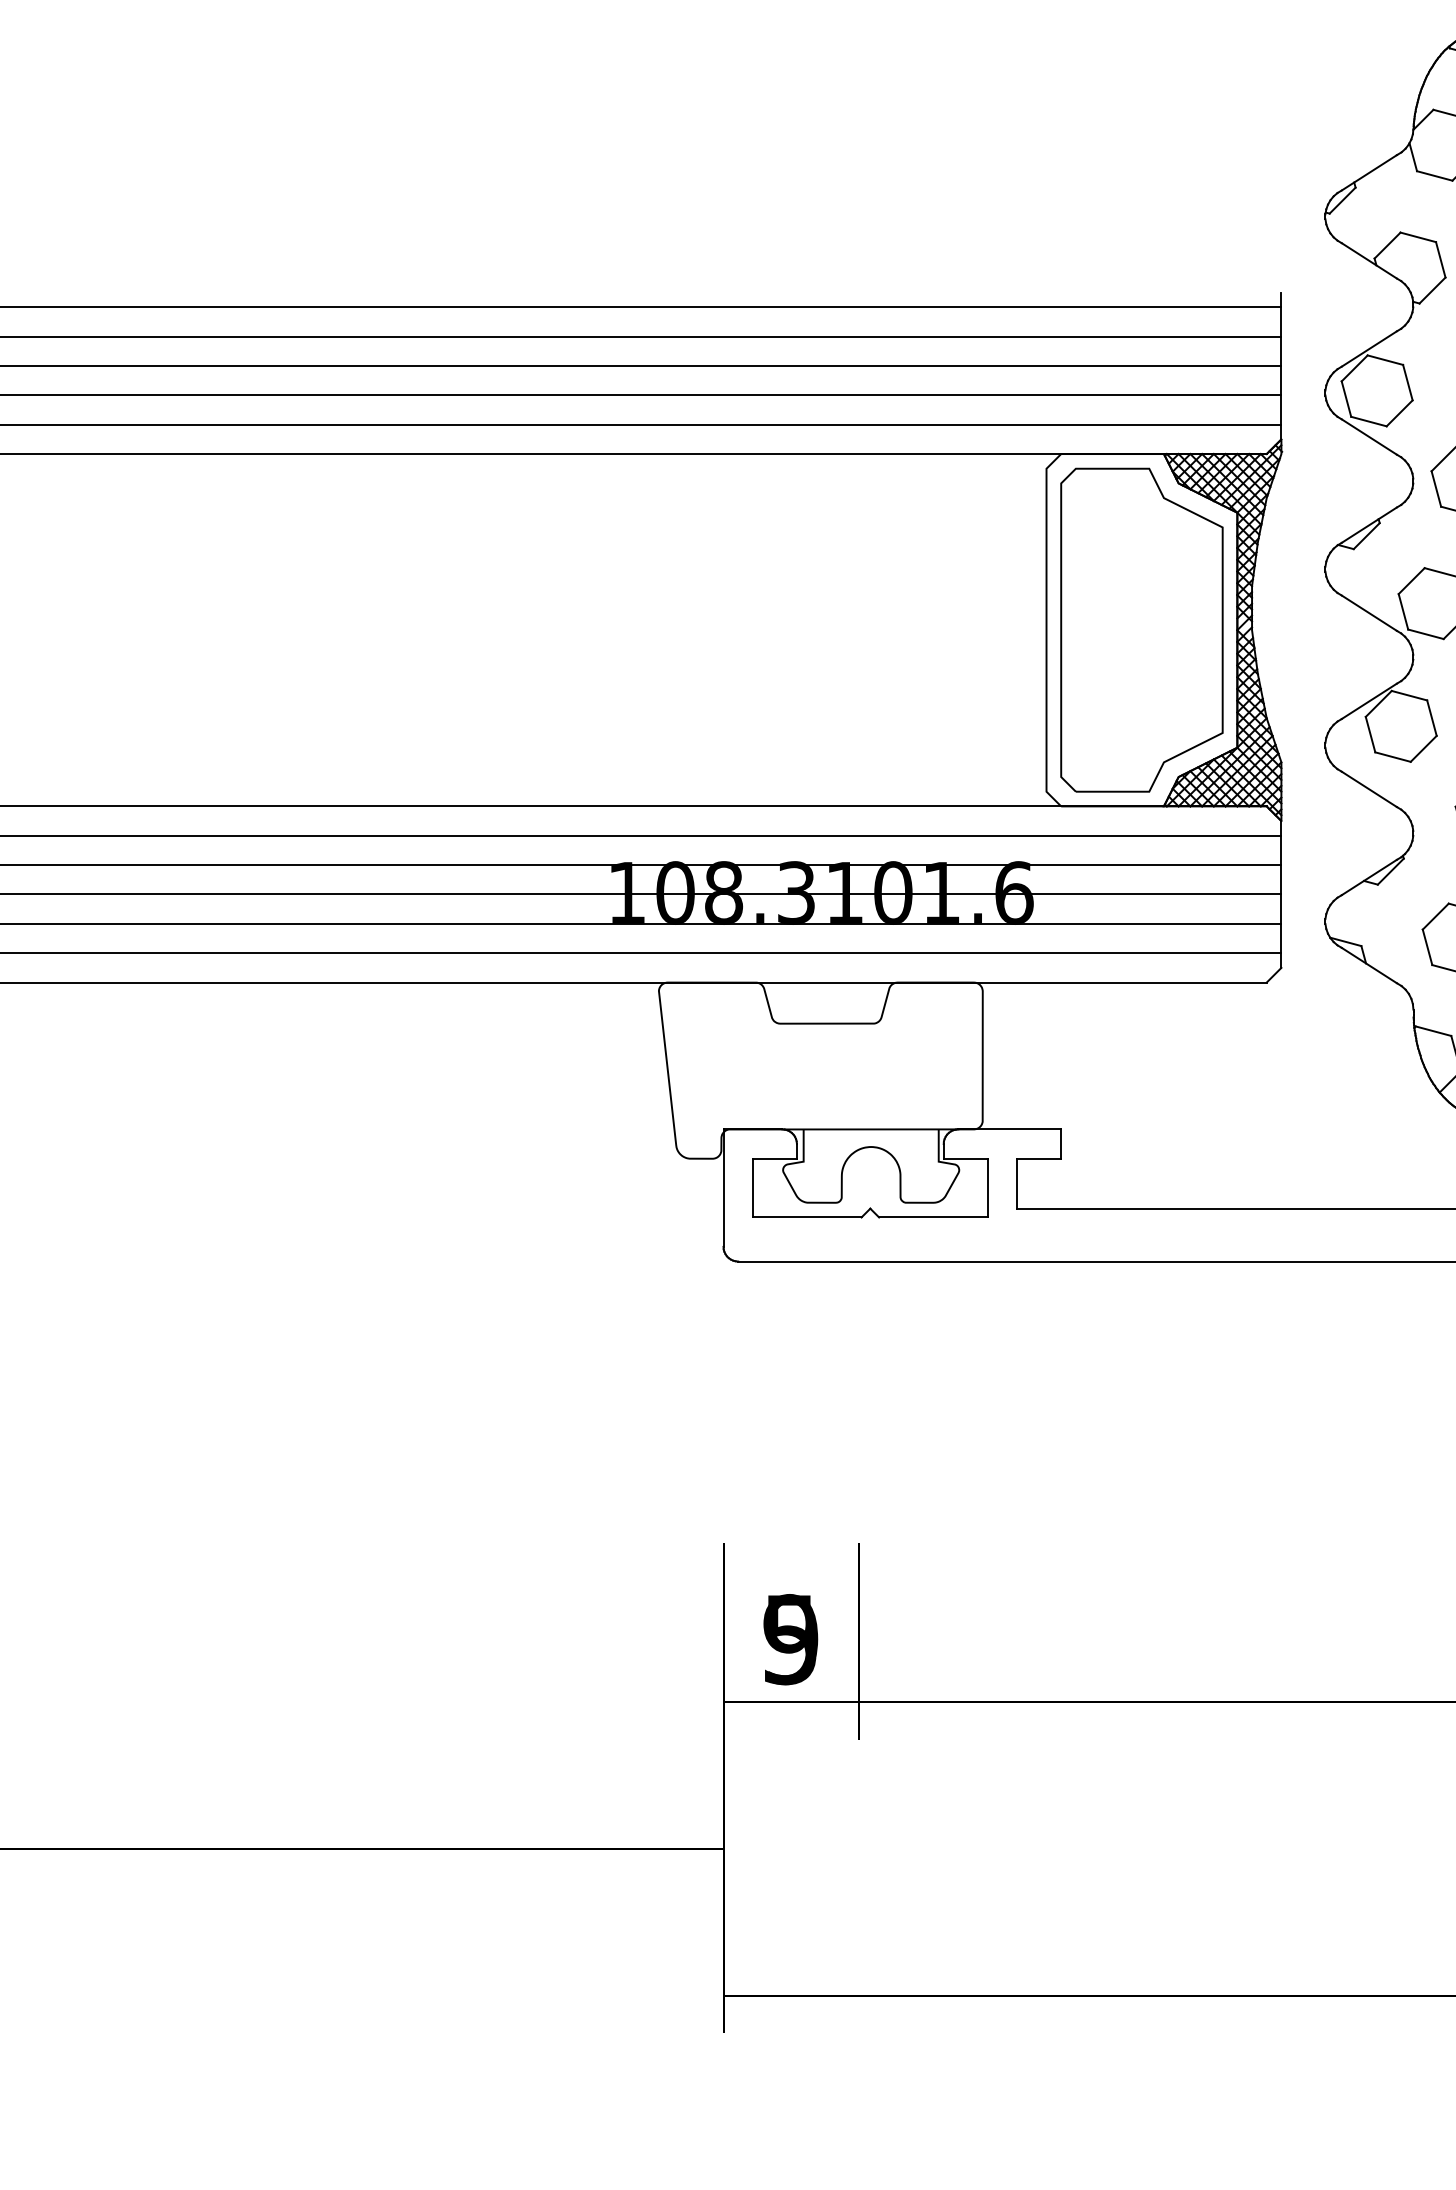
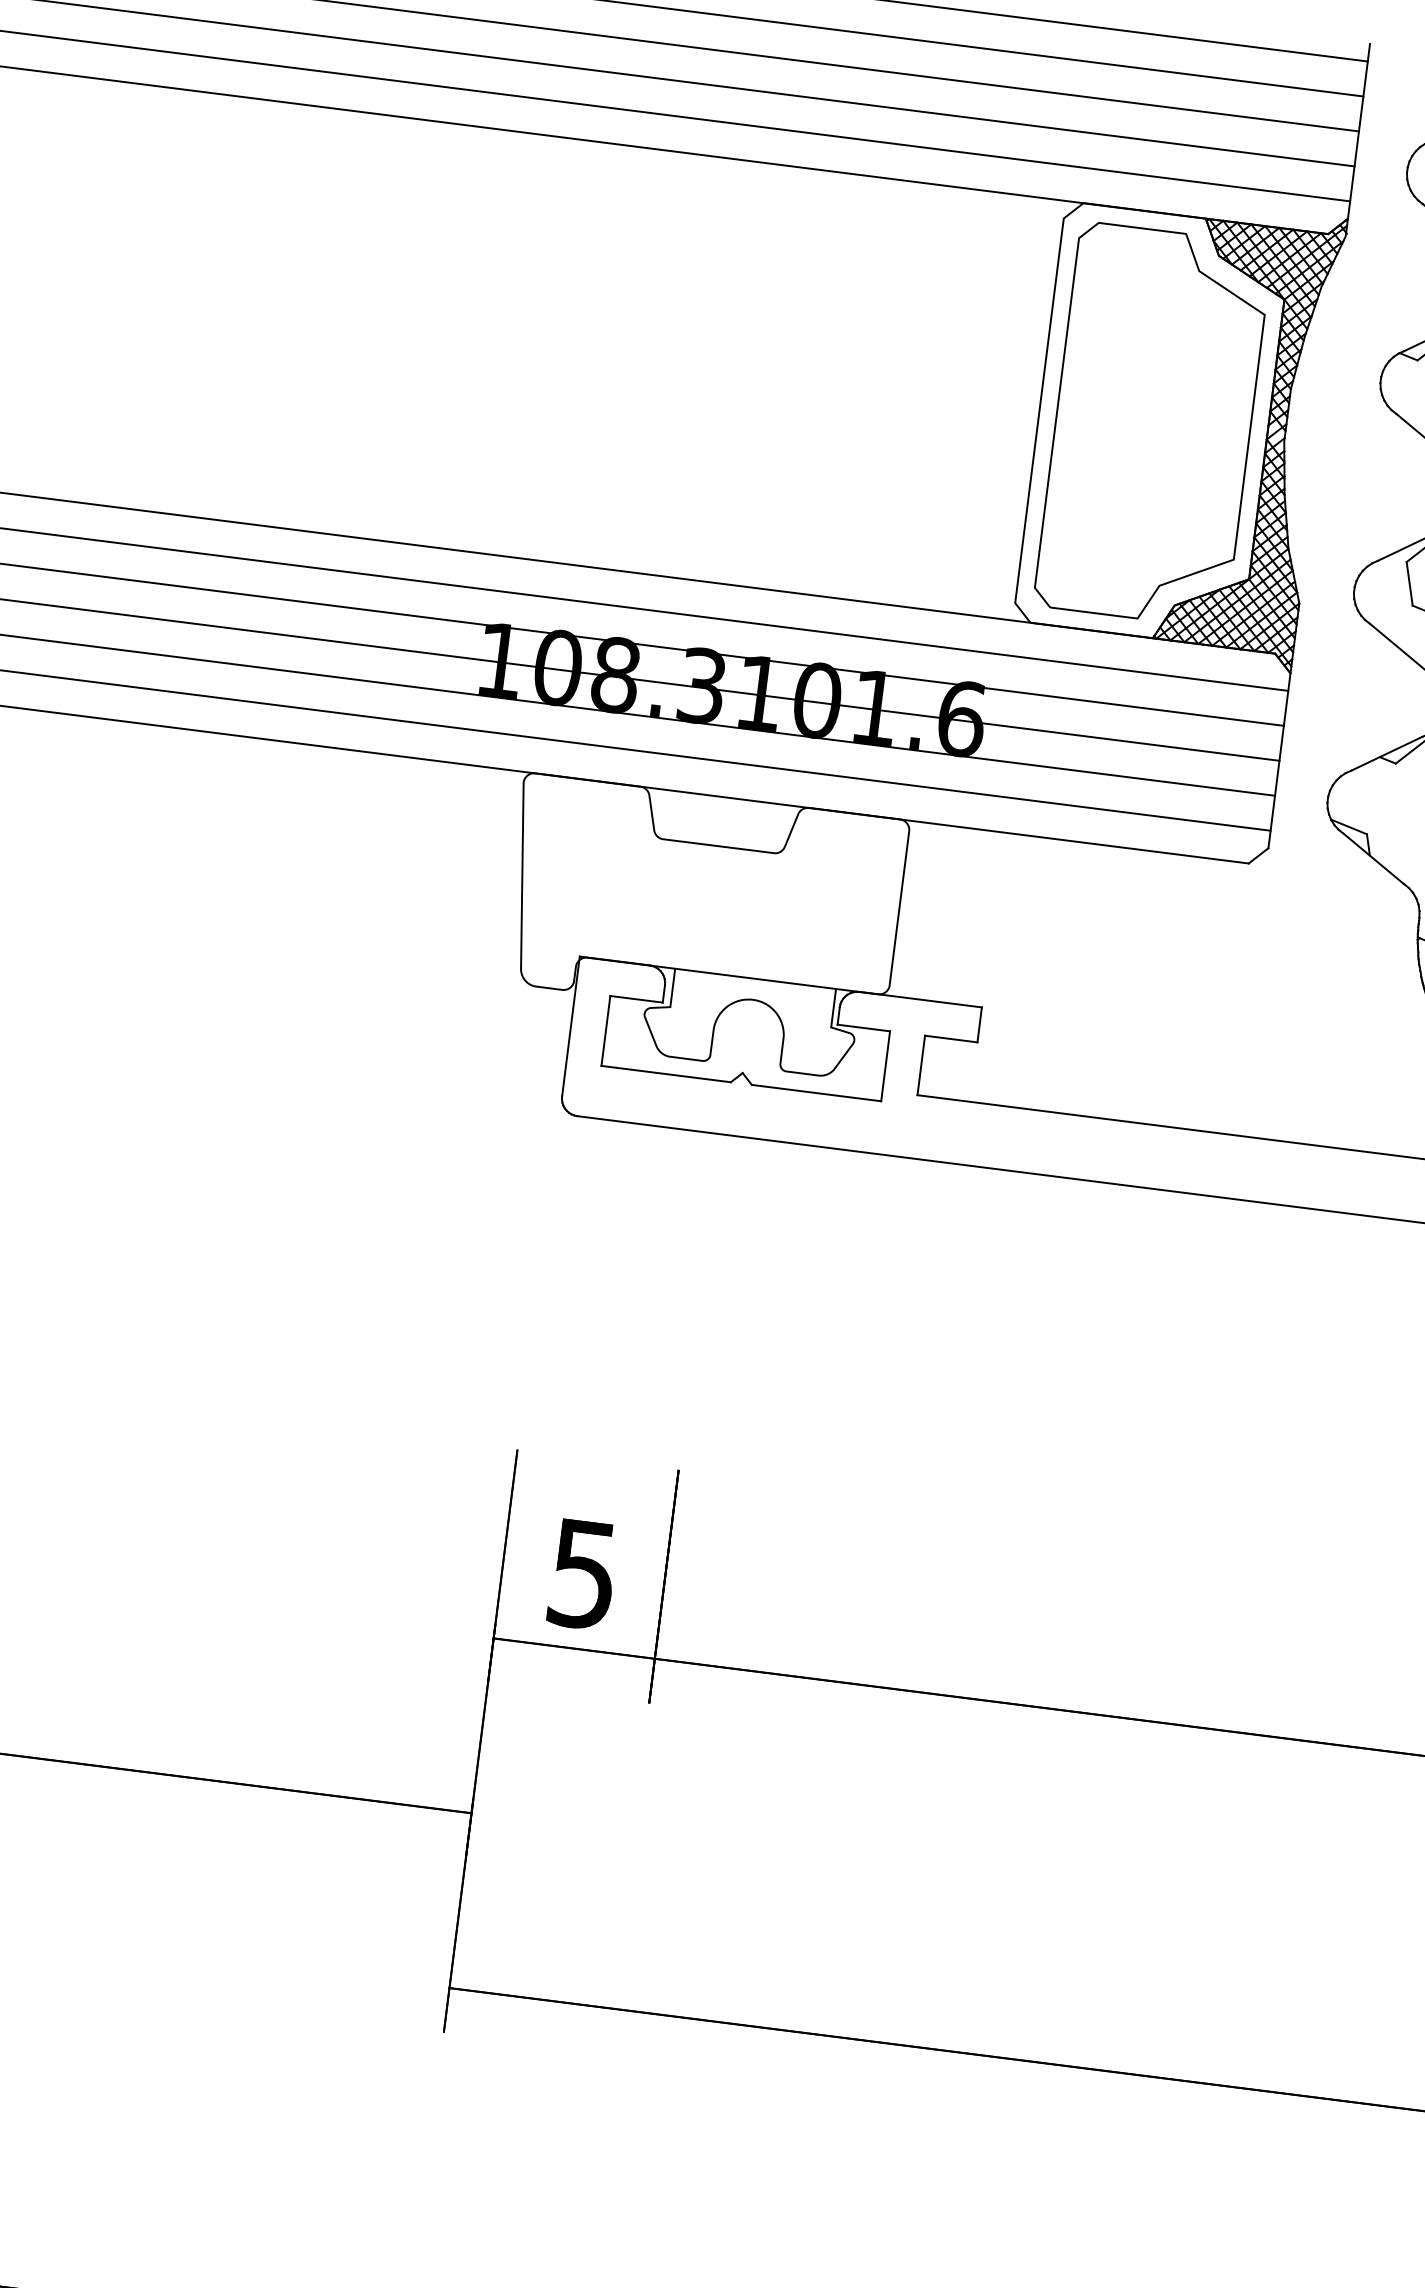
text: (790, 1639) -> (582, 1574), 9 -> 5

